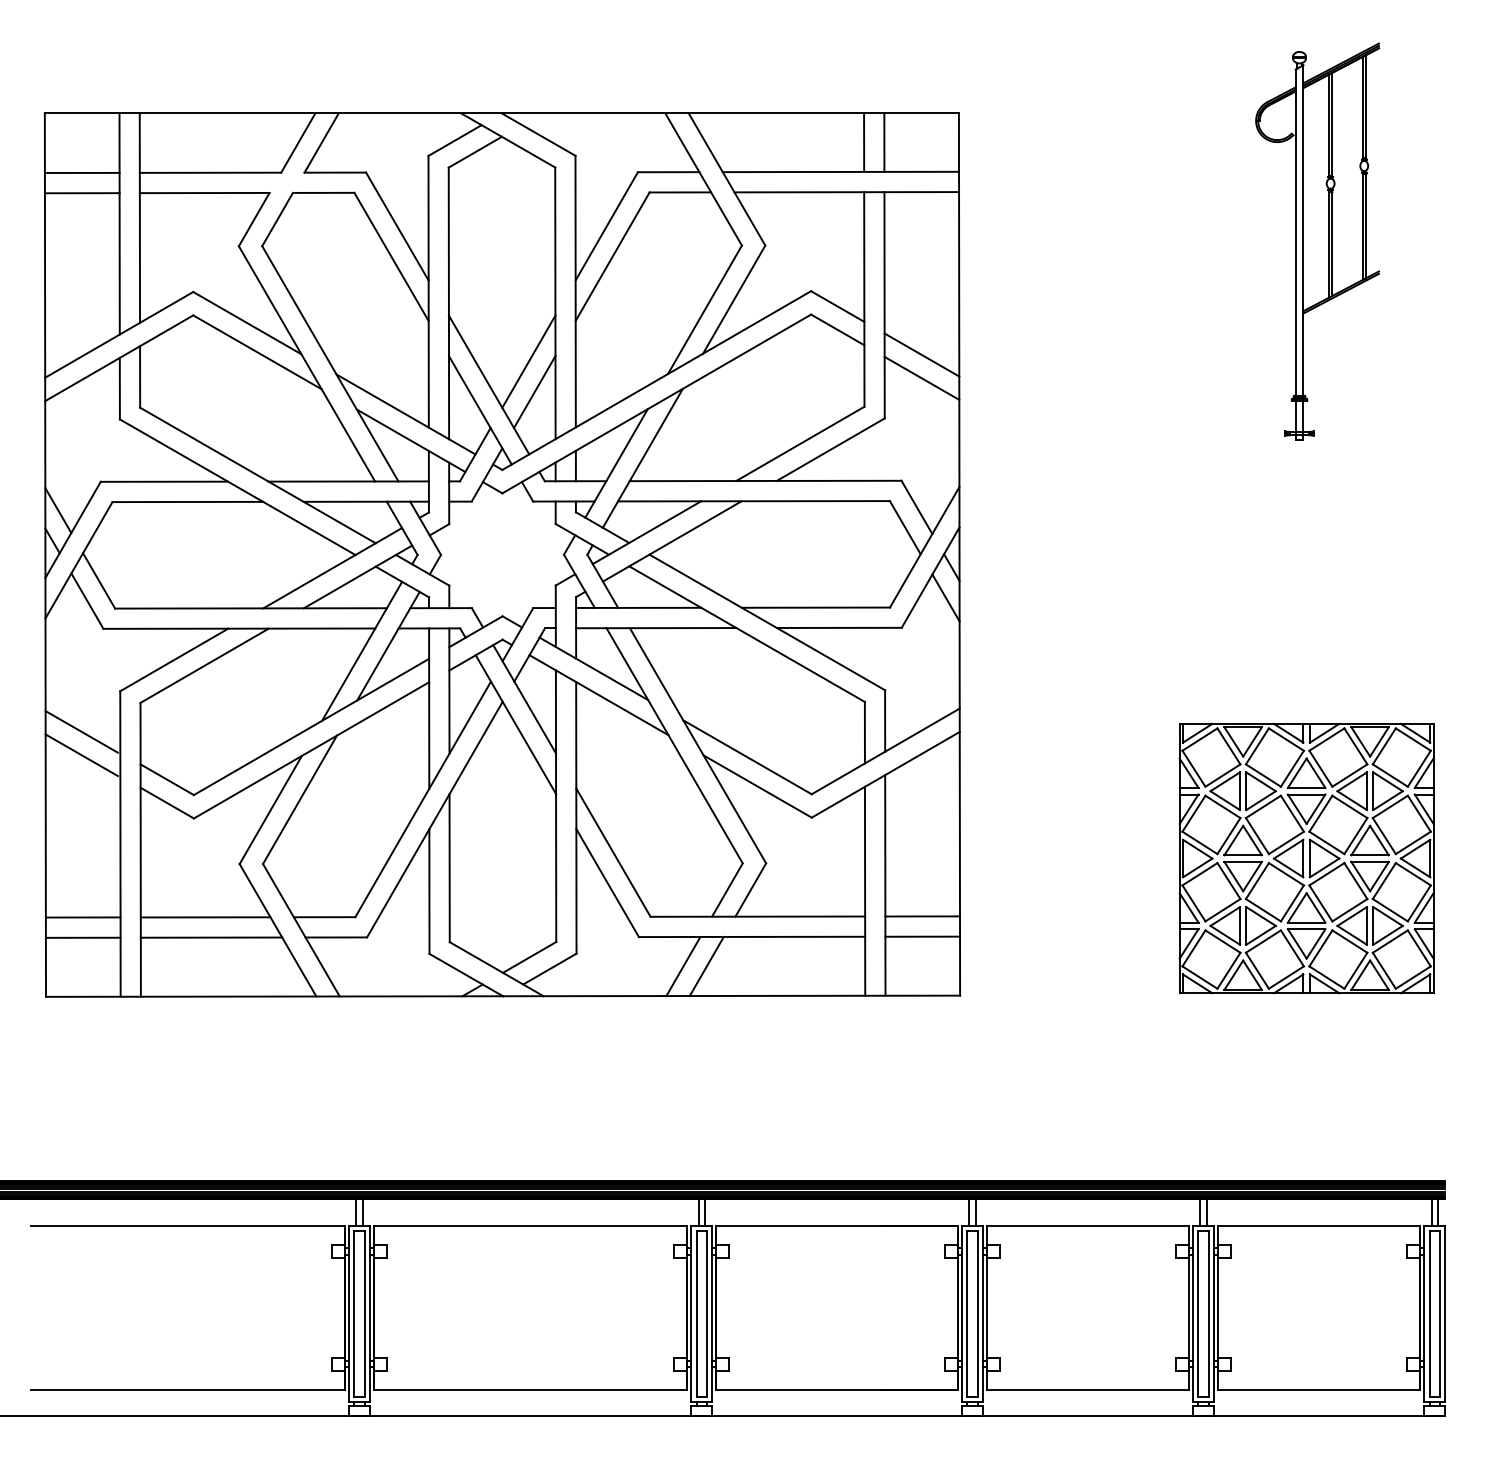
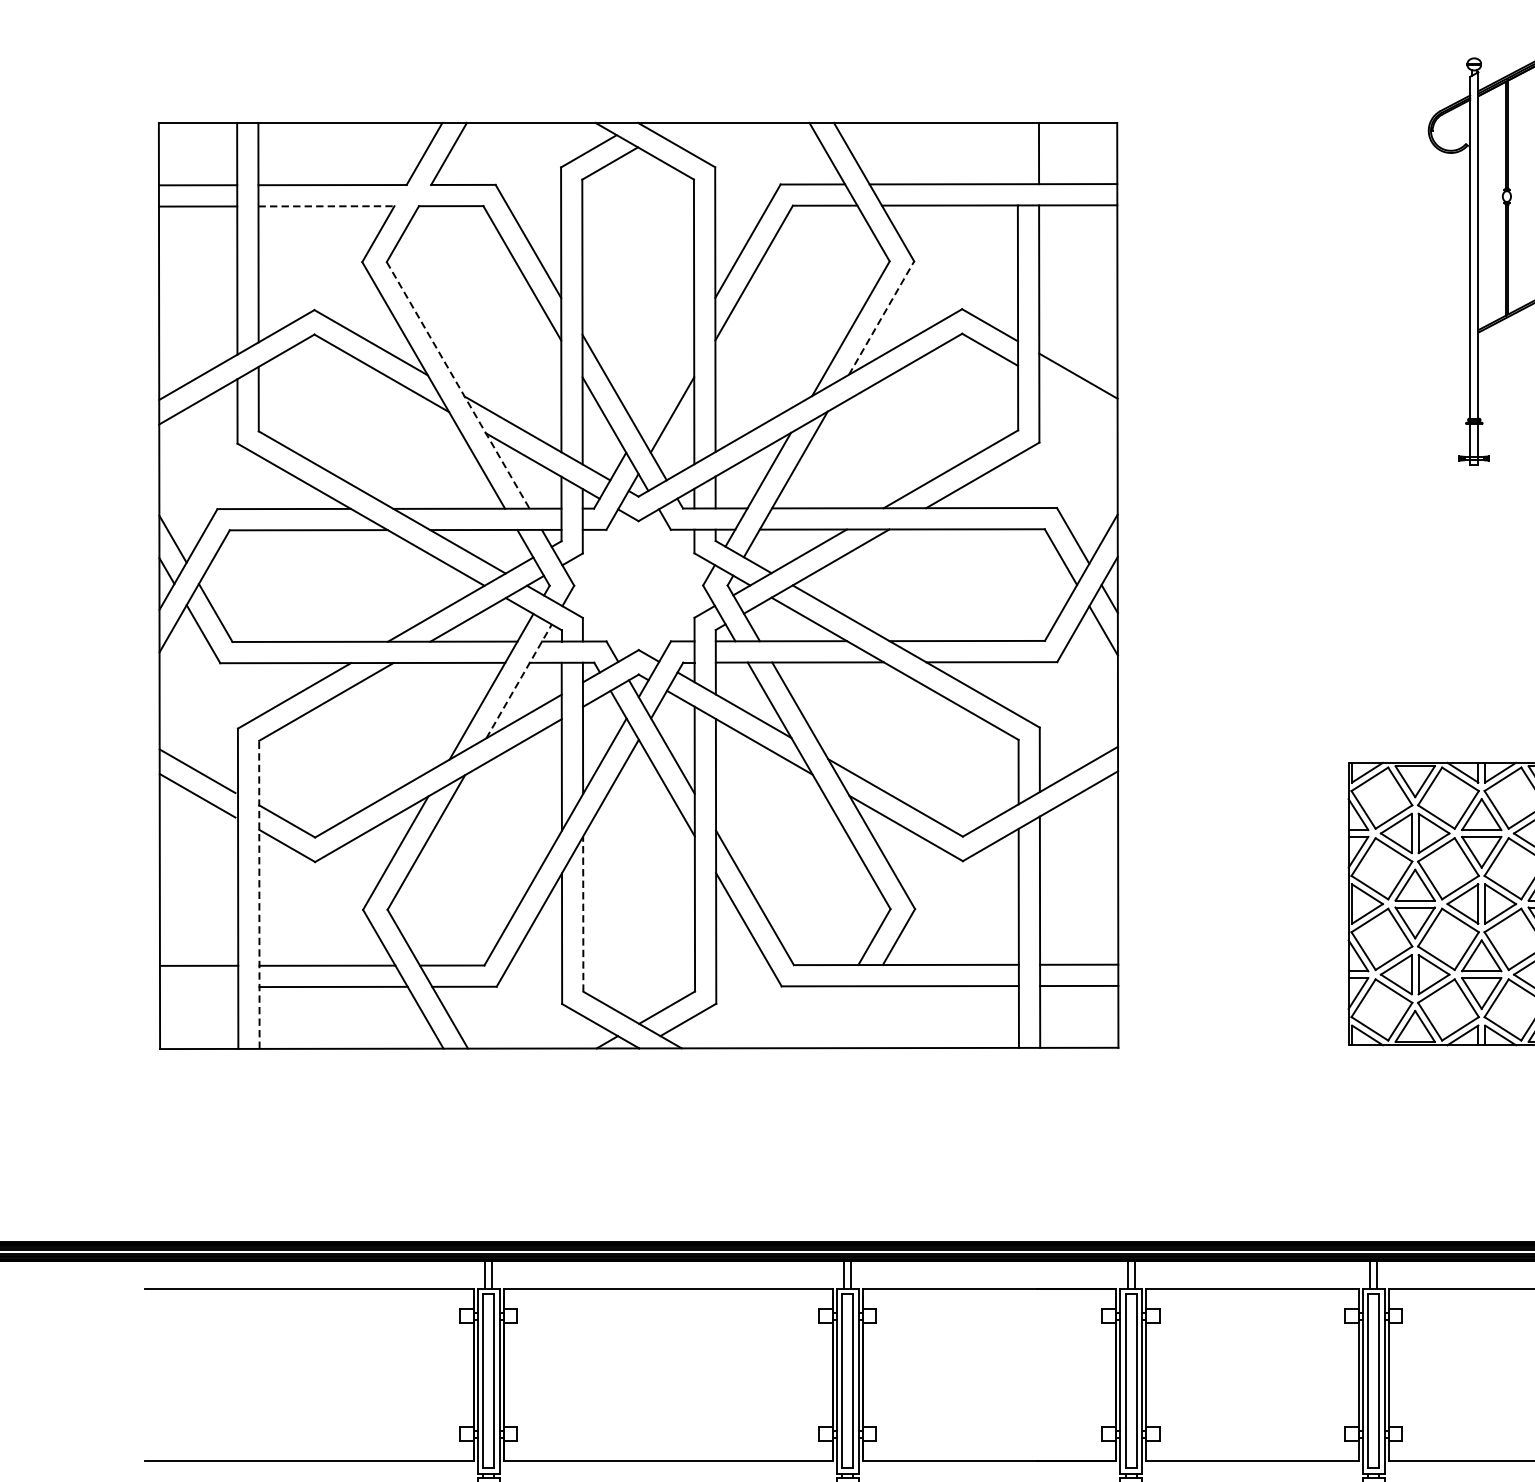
line: (864, 142) -> (1018, 153), removed
line: (204, 193) -> (326, 206), solid -> dashed
line: (734, 299) -> (881, 317), solid -> dashed
line: (528, 361) -> (665, 382), removed
line: (330, 363) -> (458, 385), solid -> dashed
line: (921, 377) -> (1077, 399), removed
line: (388, 646) -> (519, 681), solid -> dashed
line: (140, 849) -> (259, 894), solid -> dashed
line: (449, 867) -> (583, 913), solid -> dashed
line: (82, 937) -> (198, 986), removed
line: (683, 966) -> (828, 1017), removed
line: (706, 966) -> (852, 1017), removed

